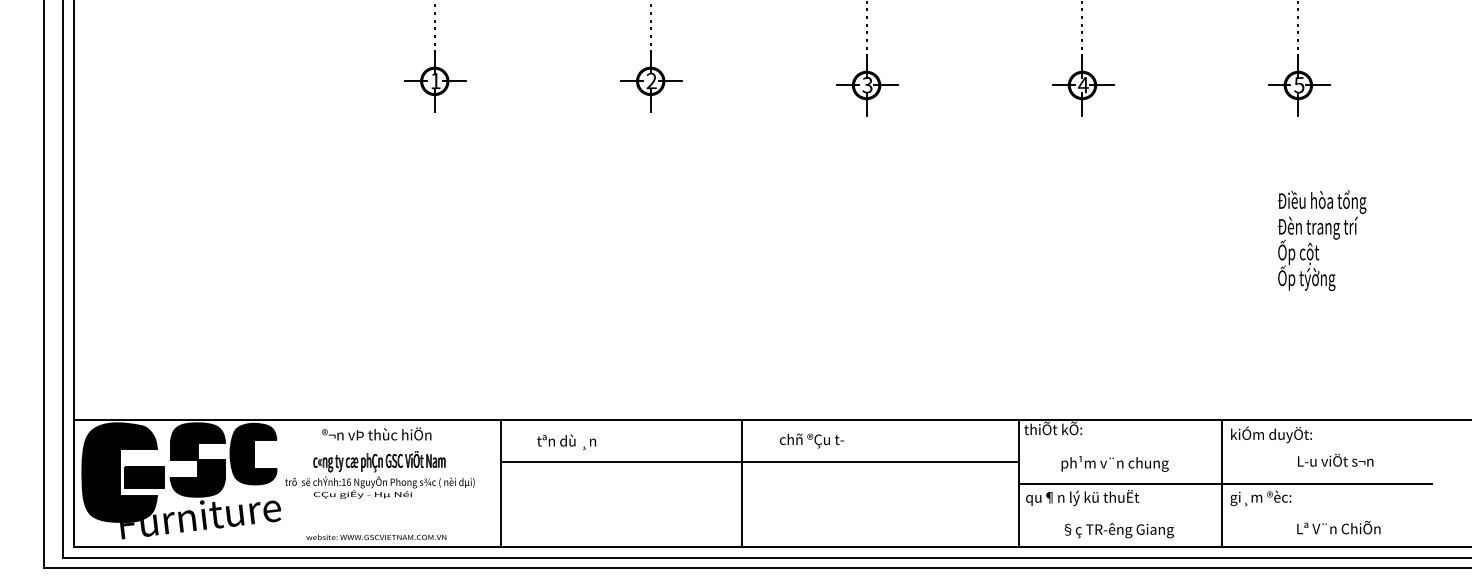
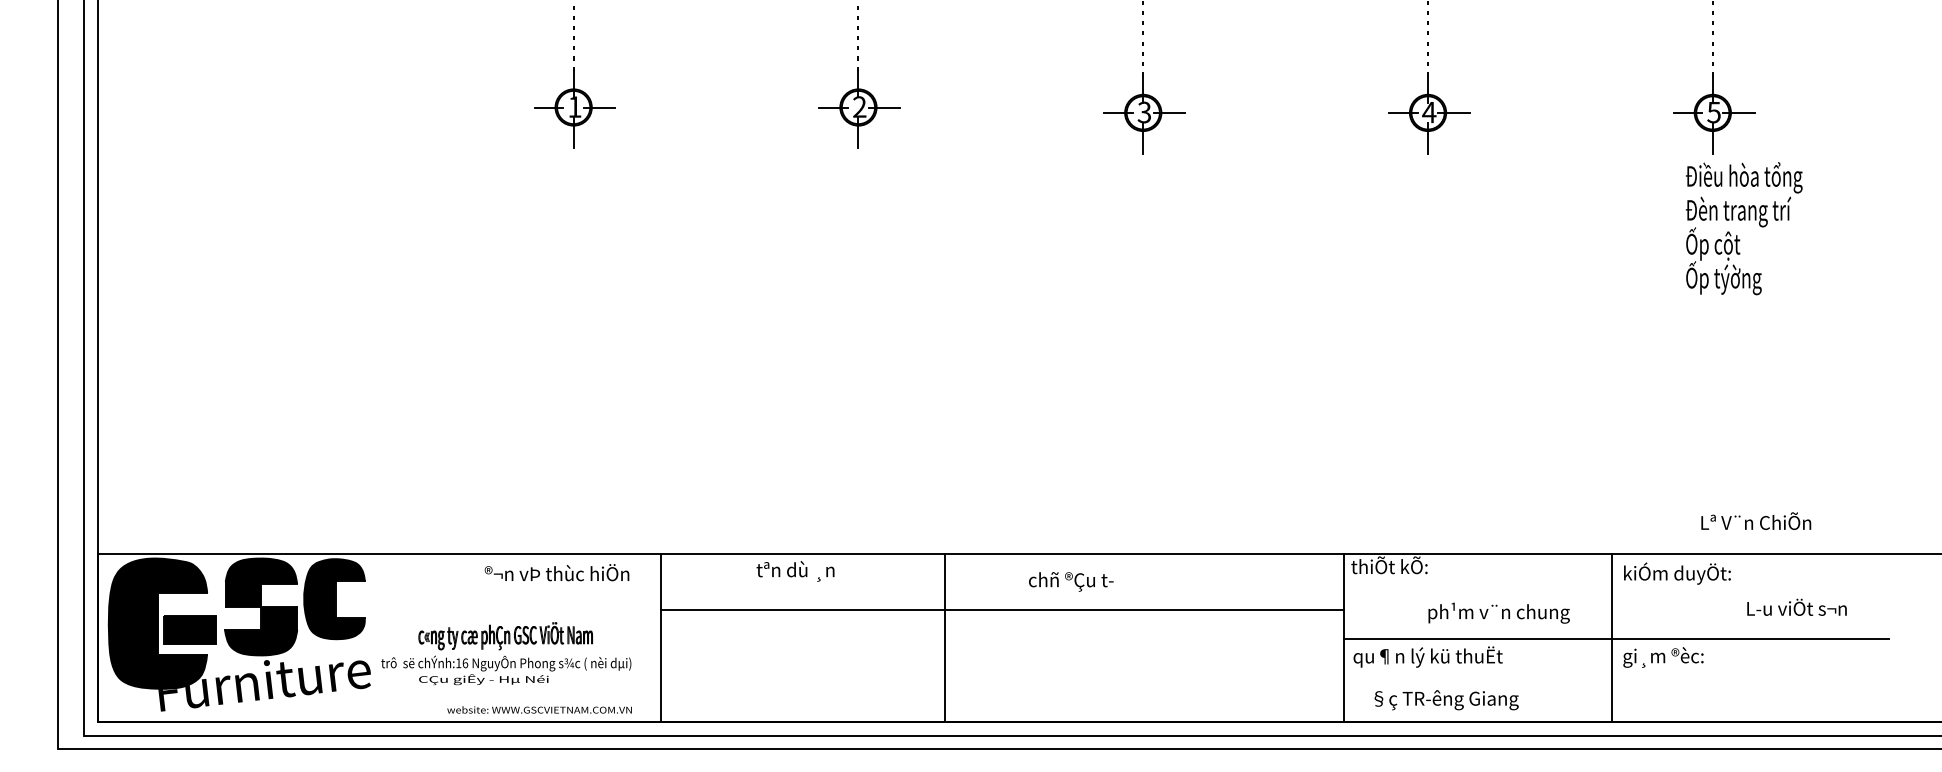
text: (1321, 240) -> (1743, 228), moved
text: (376, 433) -> (556, 572), moved
text: (566, 442) -> (795, 571), moved
text: (1335, 459) -> (1796, 606), moved
text: (1114, 463) -> (1498, 612), moved
text: (380, 474) -> (506, 653), moved
line: (742, 483) -> (945, 637), moved
text: (1339, 527) -> (1756, 520), moved
text: (1119, 530) -> (1446, 700), moved
text: (376, 536) -> (539, 709), moved

